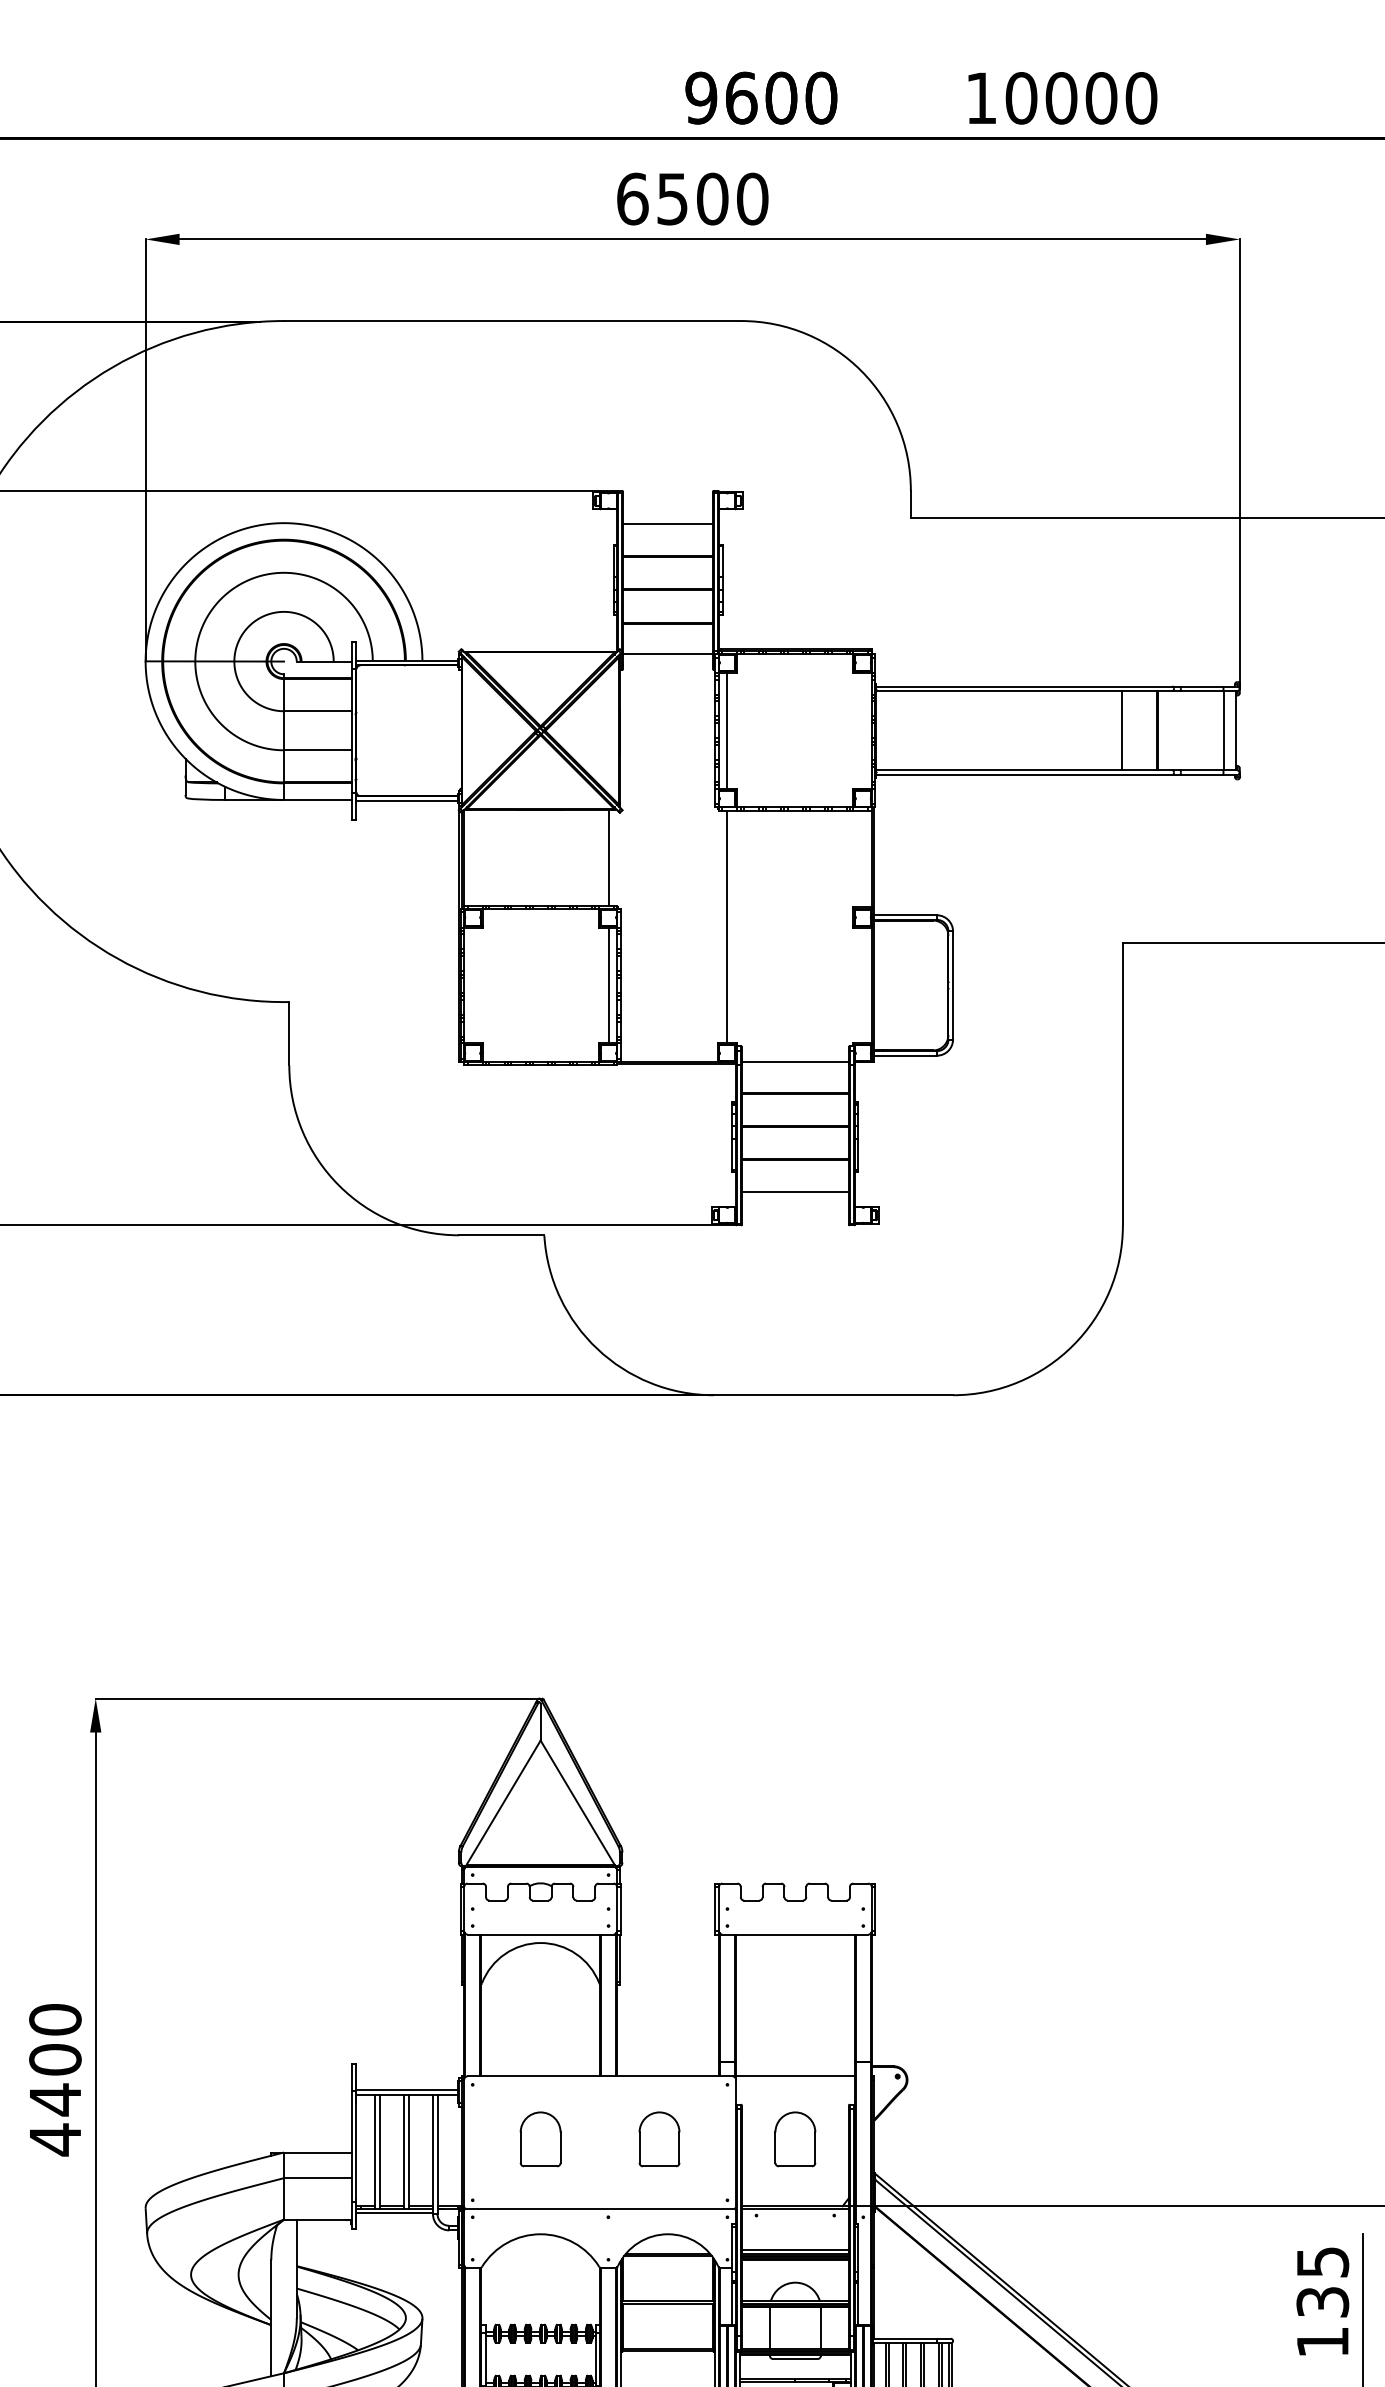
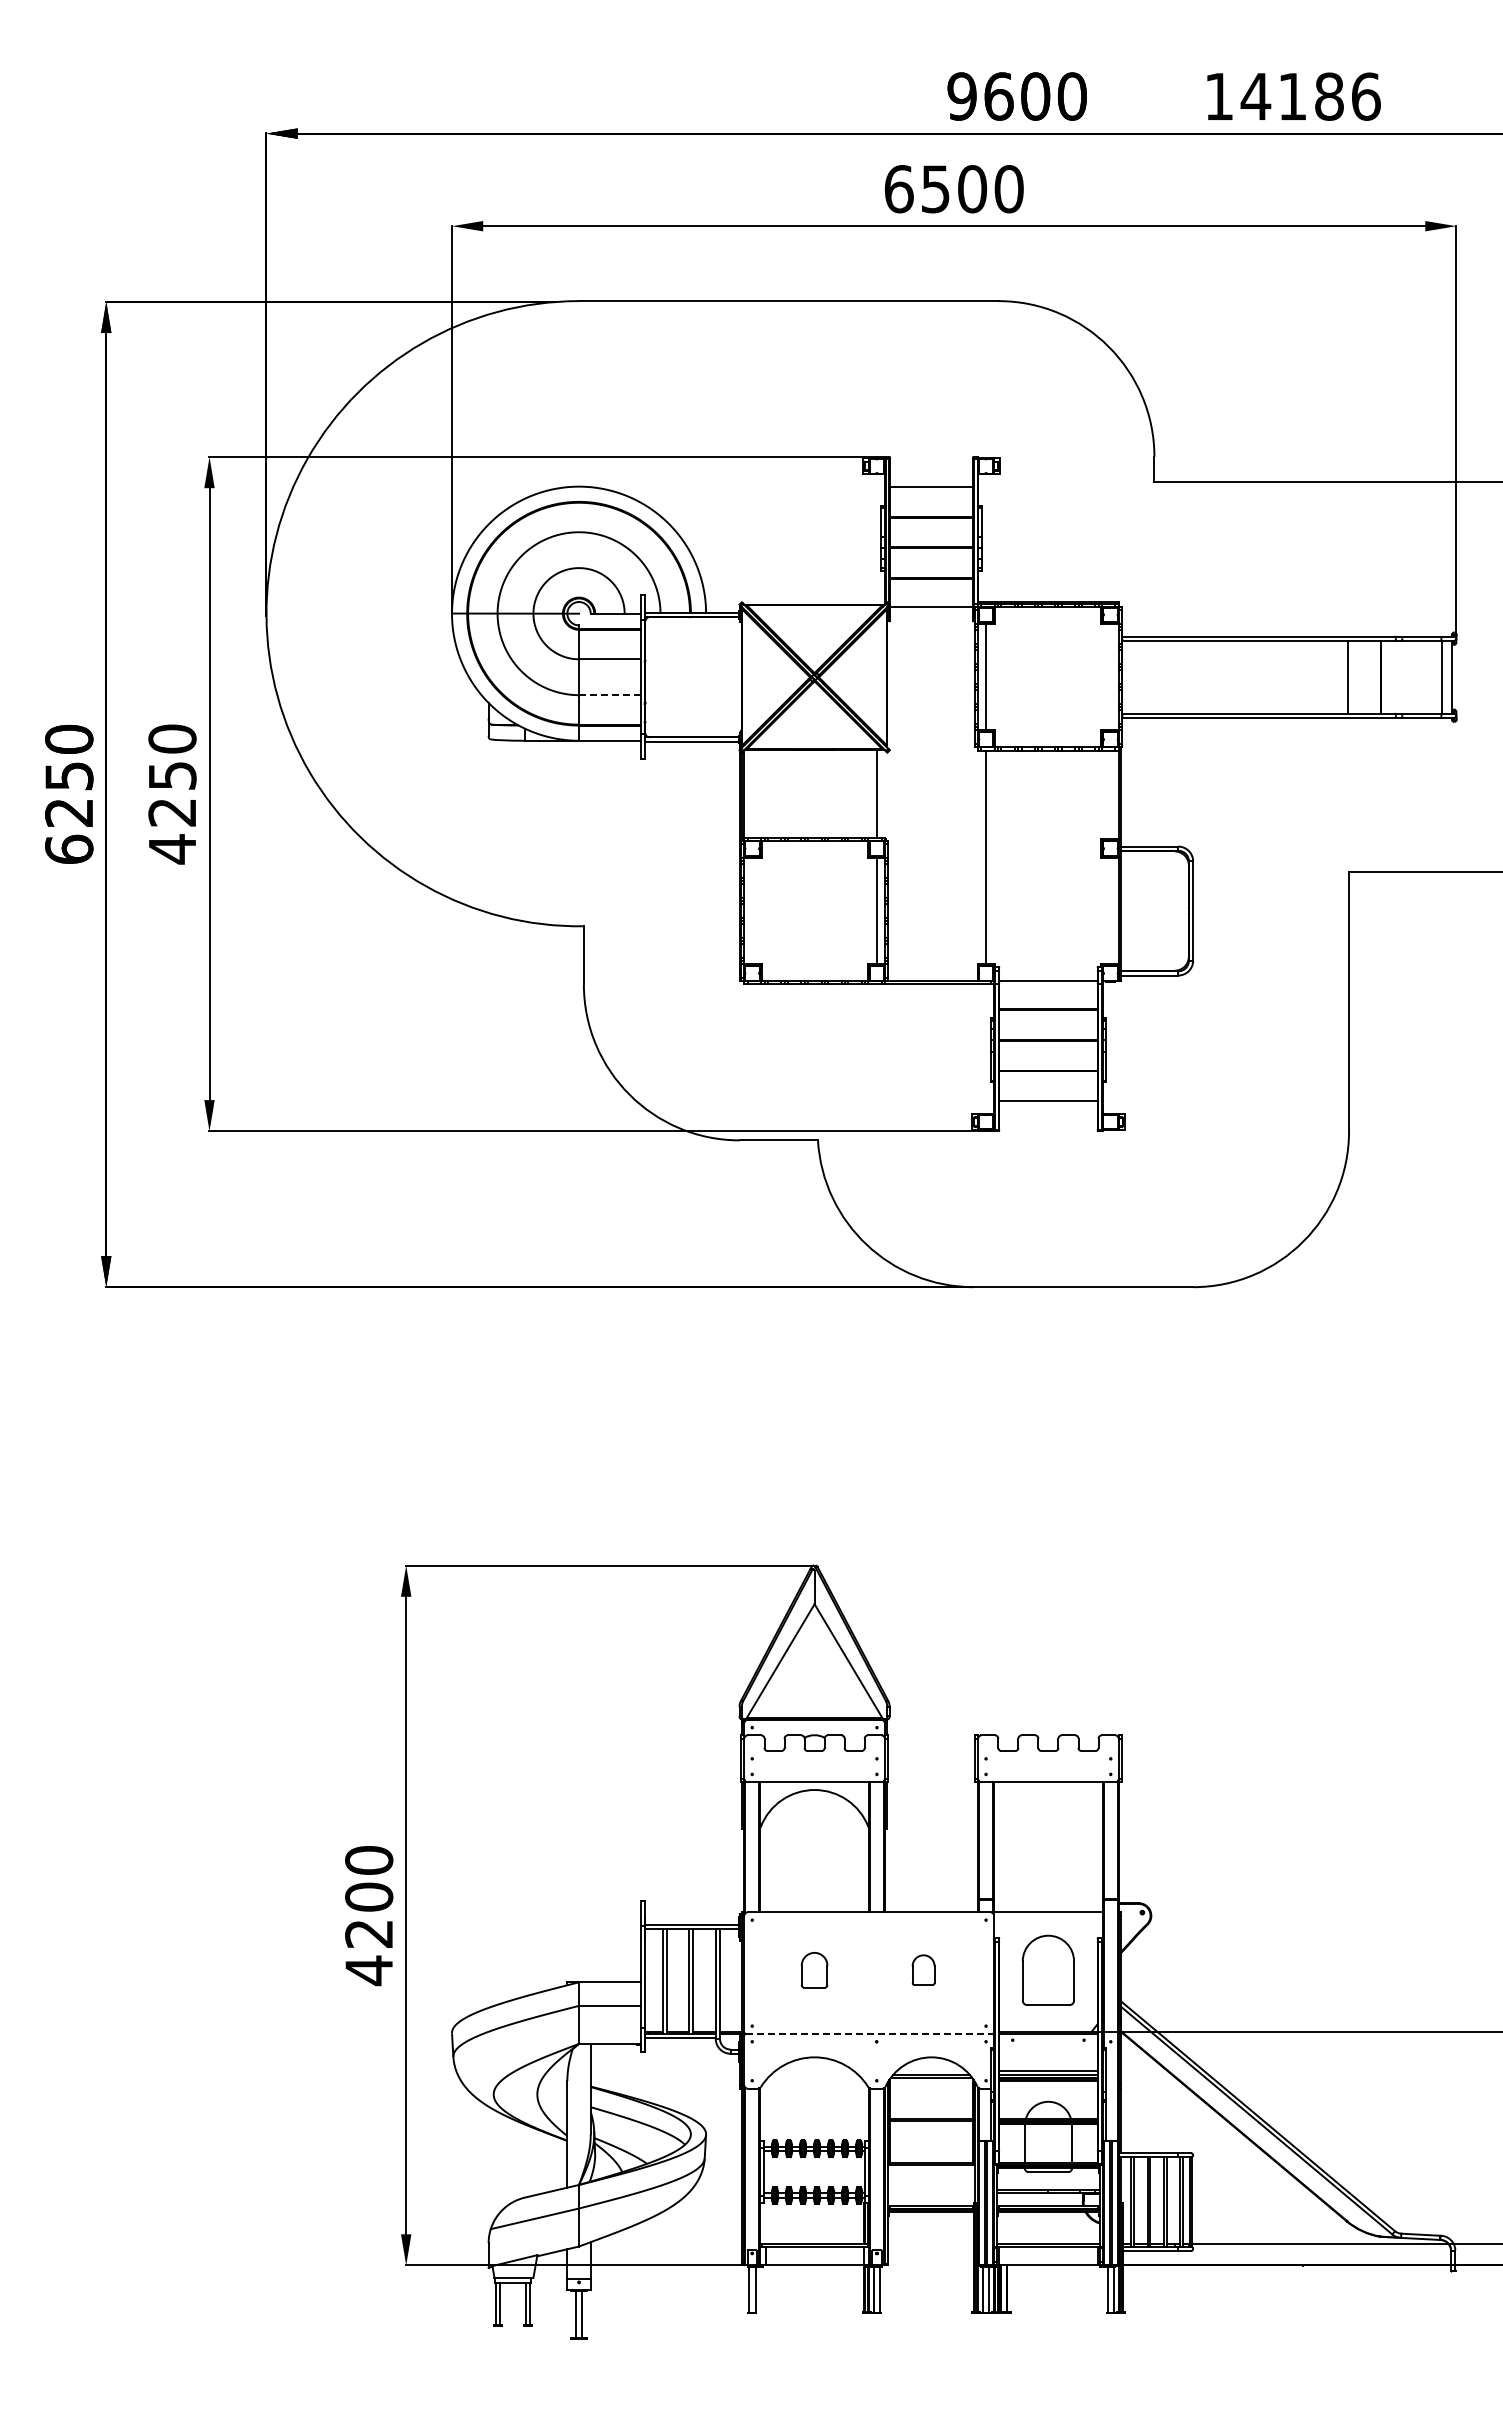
text: (1080, 98) -> (1310, 96), 10000 -> 14186
line: (318, 750) -> (610, 695), solid -> dashed
text: (54, 2099) -> (368, 1933), 4400 -> 4200
part: (540, 2138) -> (814, 1969), size x0.7
part: (659, 2138) -> (923, 1969), size x0.6
part: (795, 2138) -> (1048, 1969), size x1.4
line: (600, 2208) -> (869, 2033), solid -> dashed

